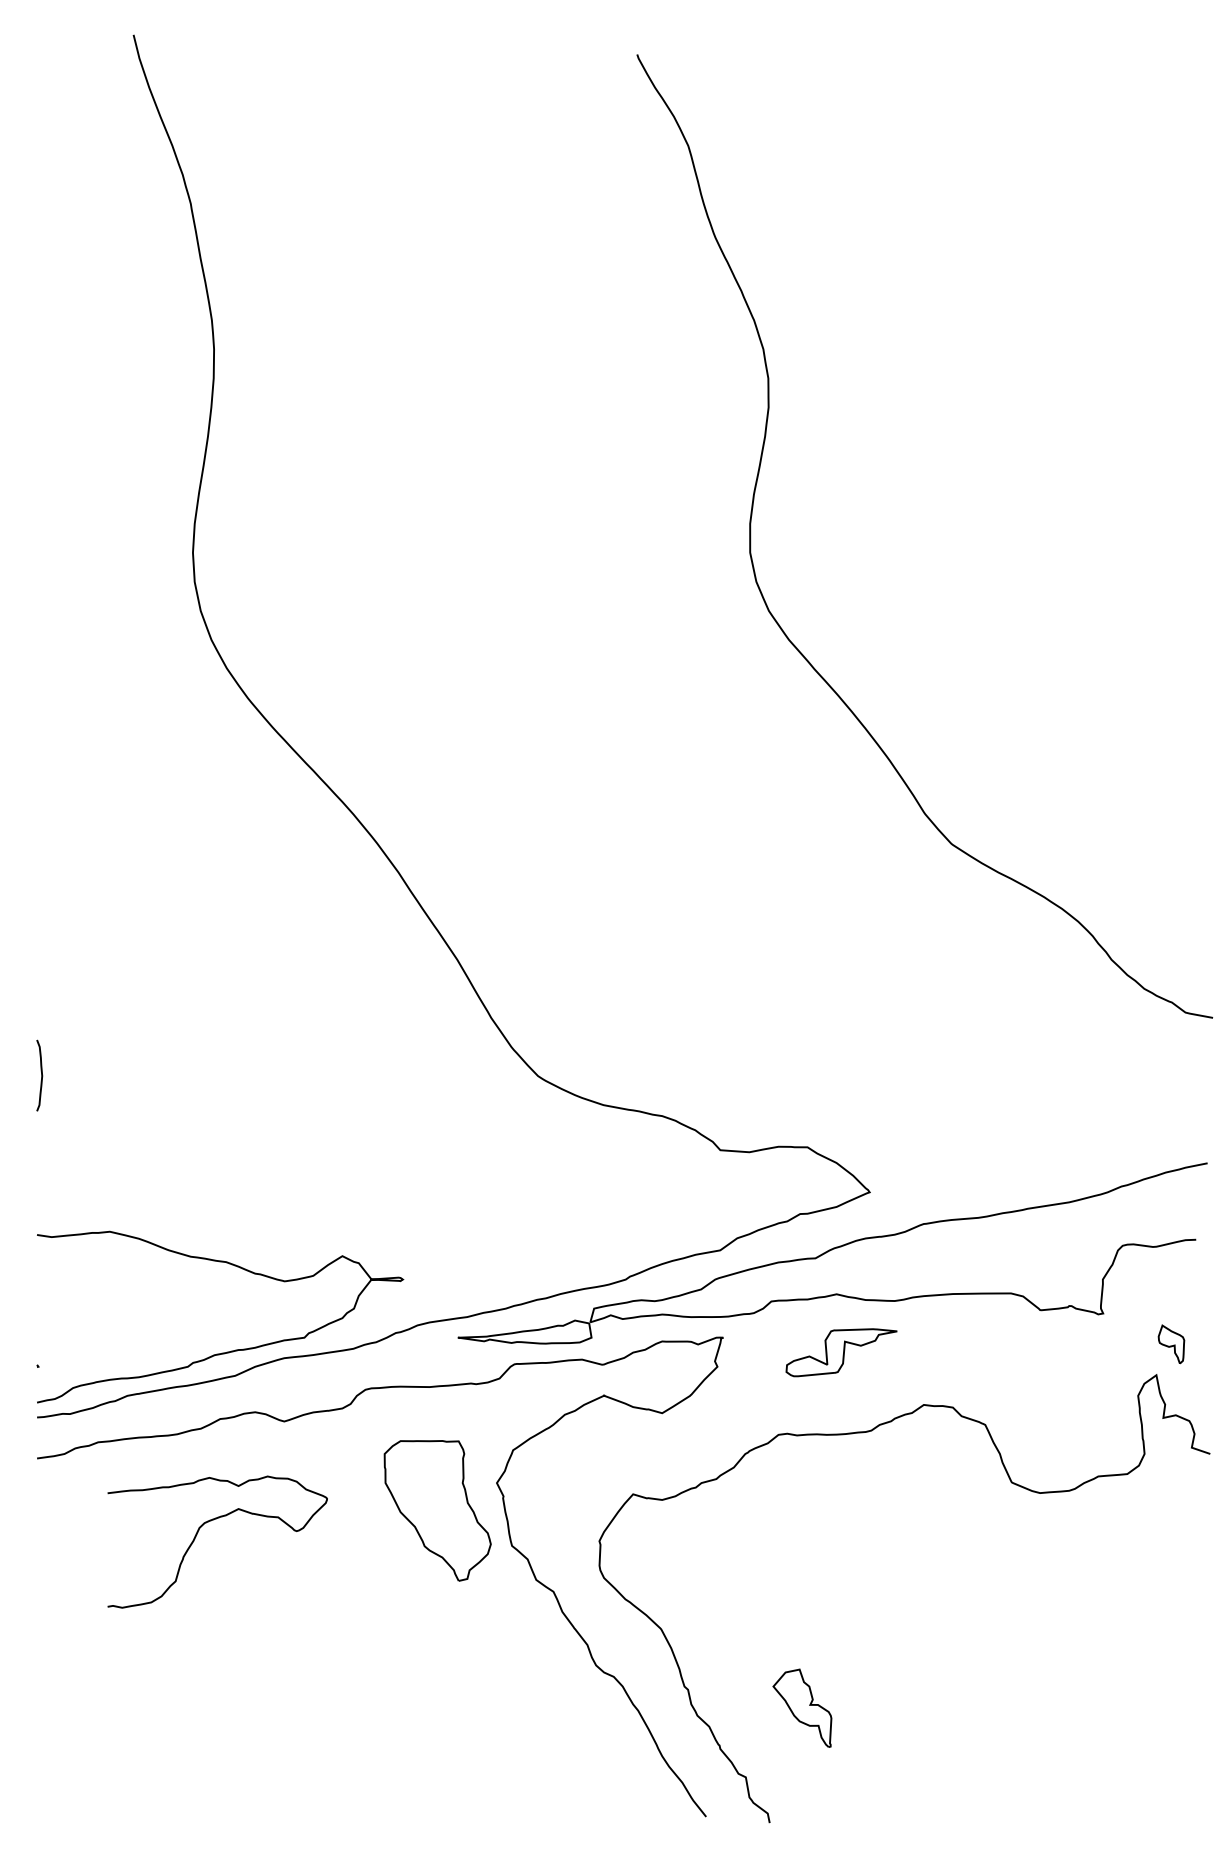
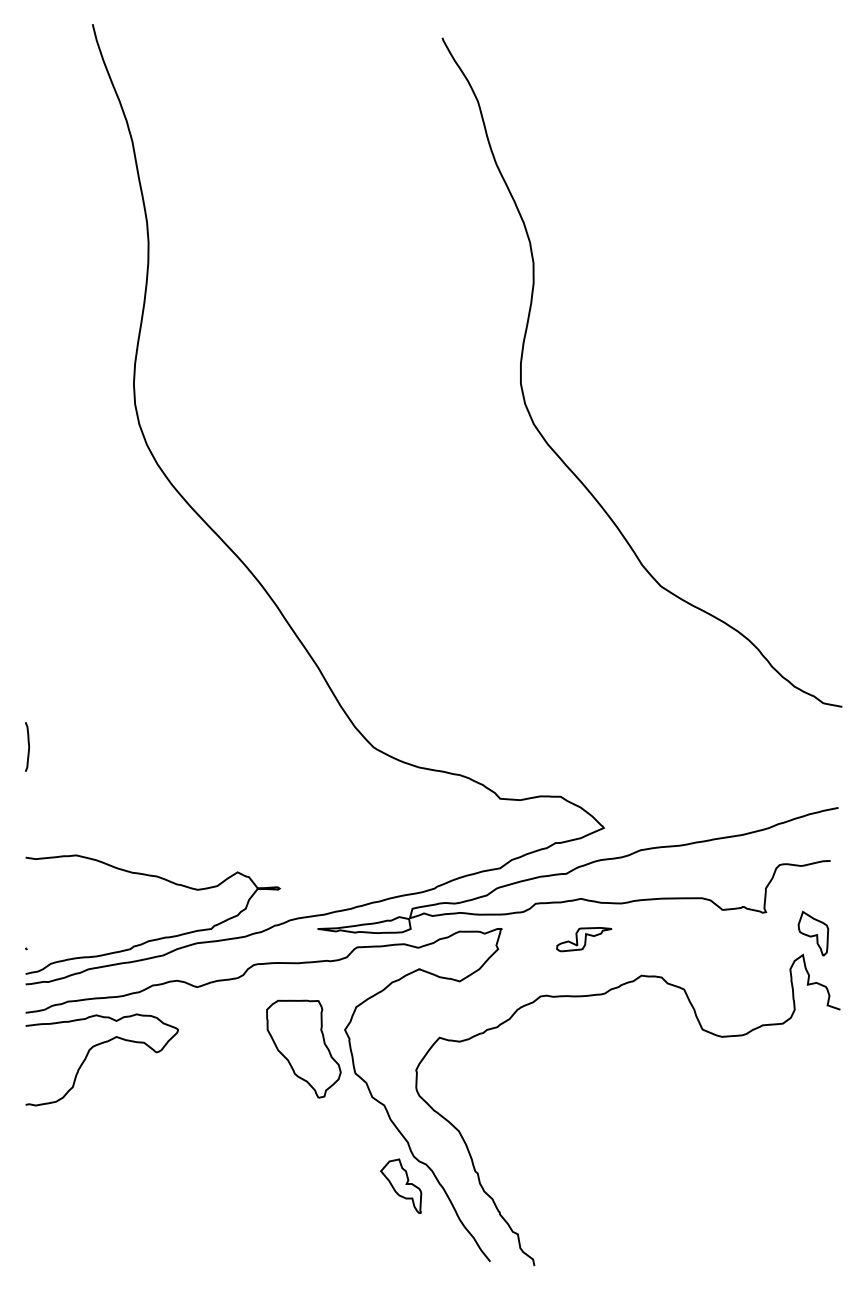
part: (1171, 1344) -> (813, 933), size x1.67
part: (841, 1352) -> (584, 939), size x0.71
curve: (206, 1524) -> (94, 1047), moved
part: (802, 1707) -> (401, 1185), moved

